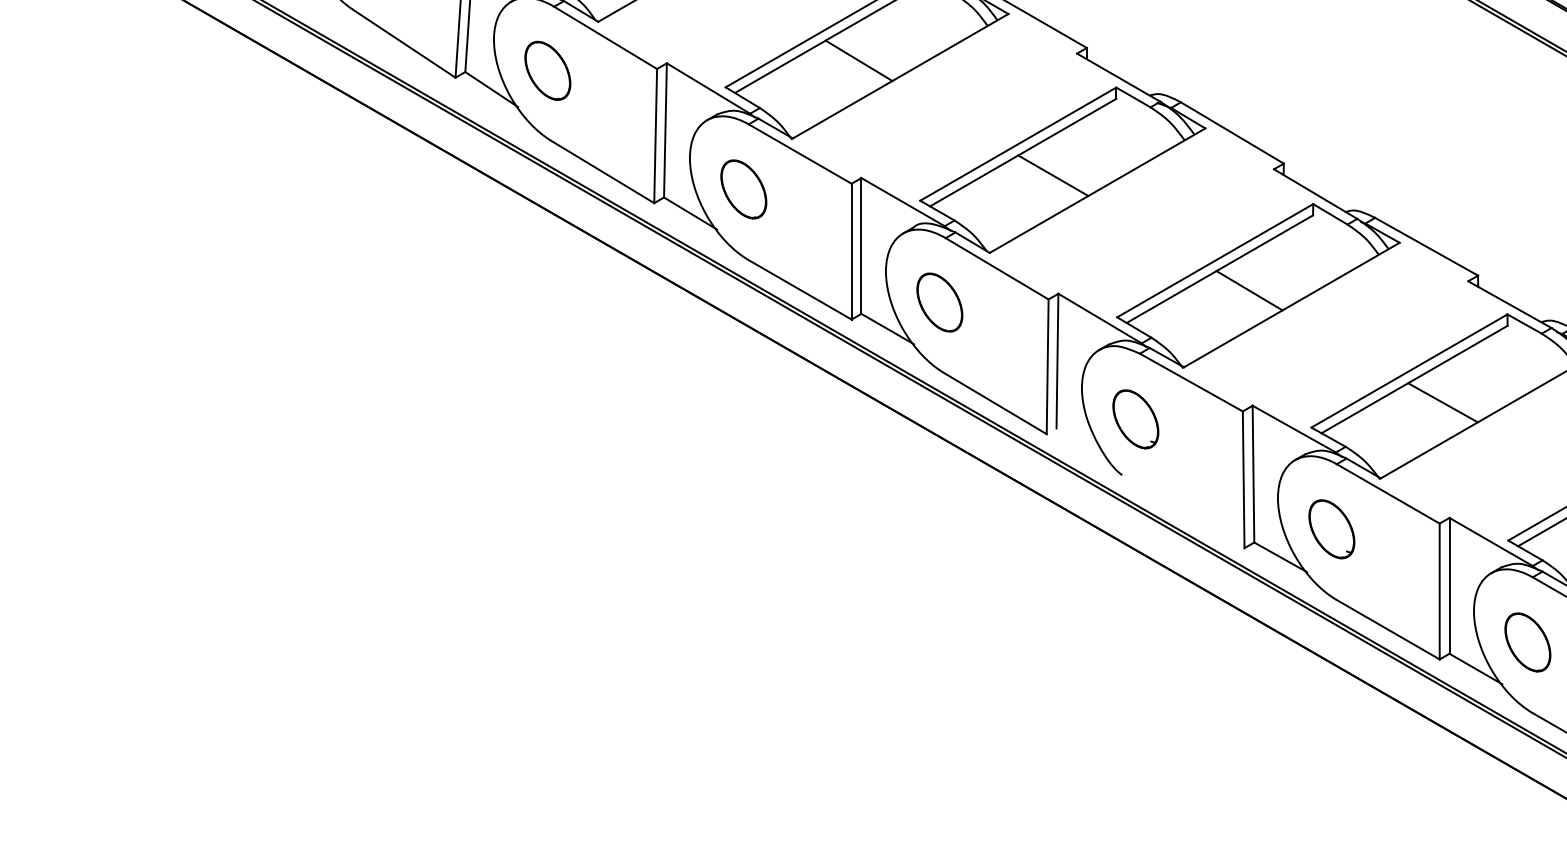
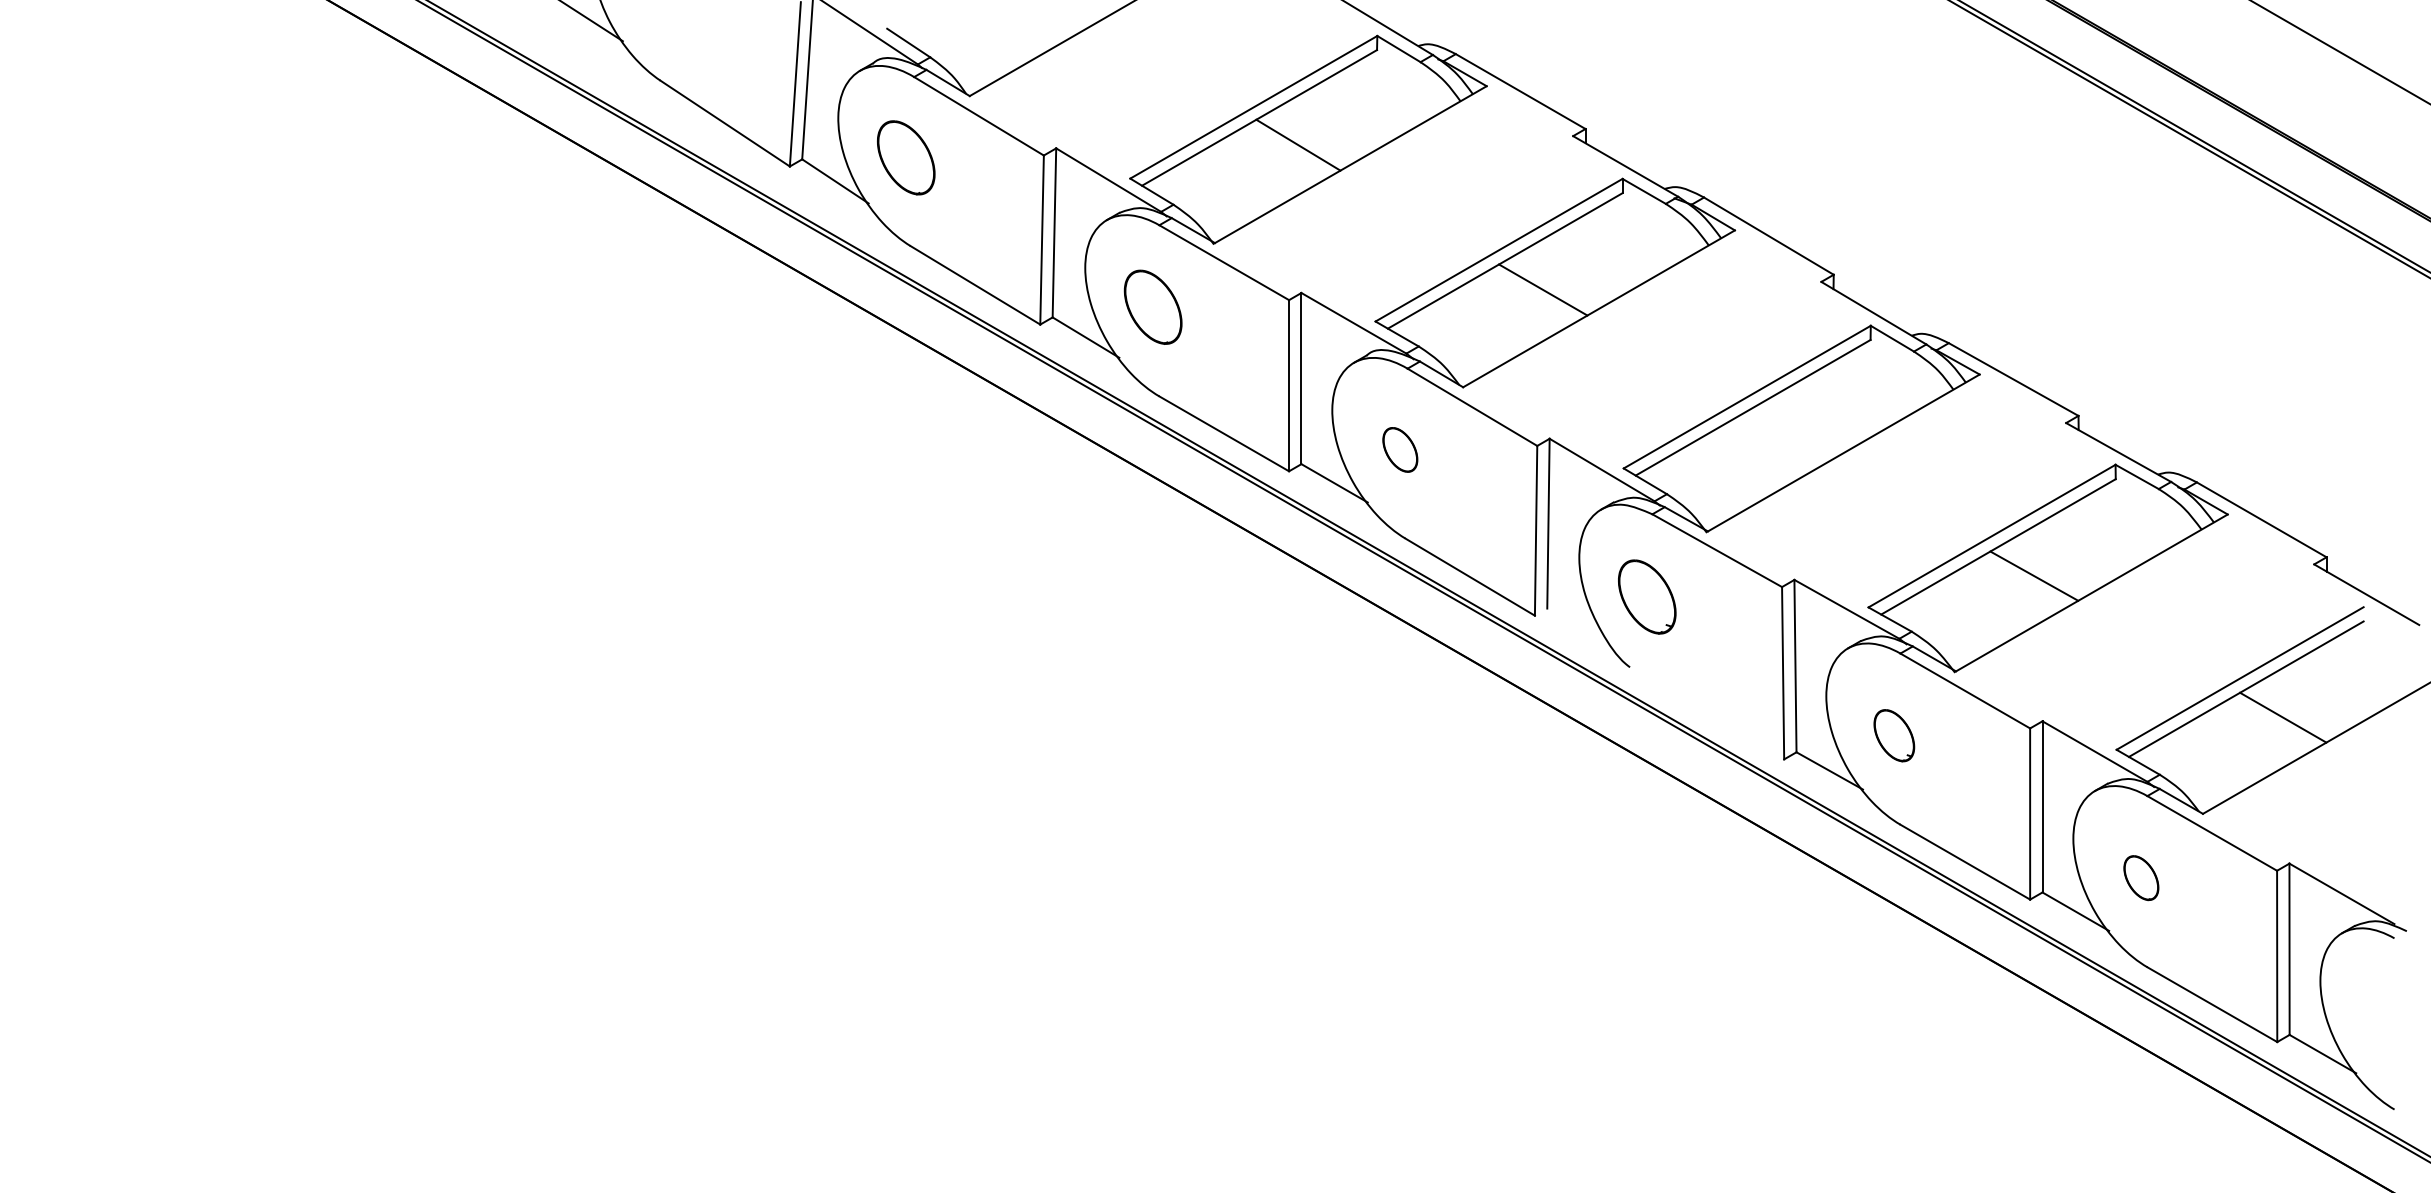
line: (1249, 290) -> (1790, 434), removed
part: (940, 302) -> (1400, 449), size x0.6
part: (1332, 529) -> (1894, 735), size x0.7
part: (1528, 641) -> (2141, 877), size x0.6

